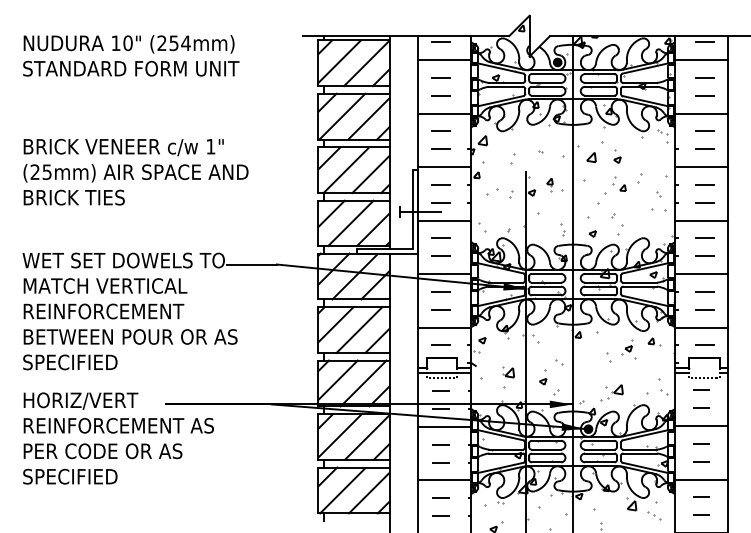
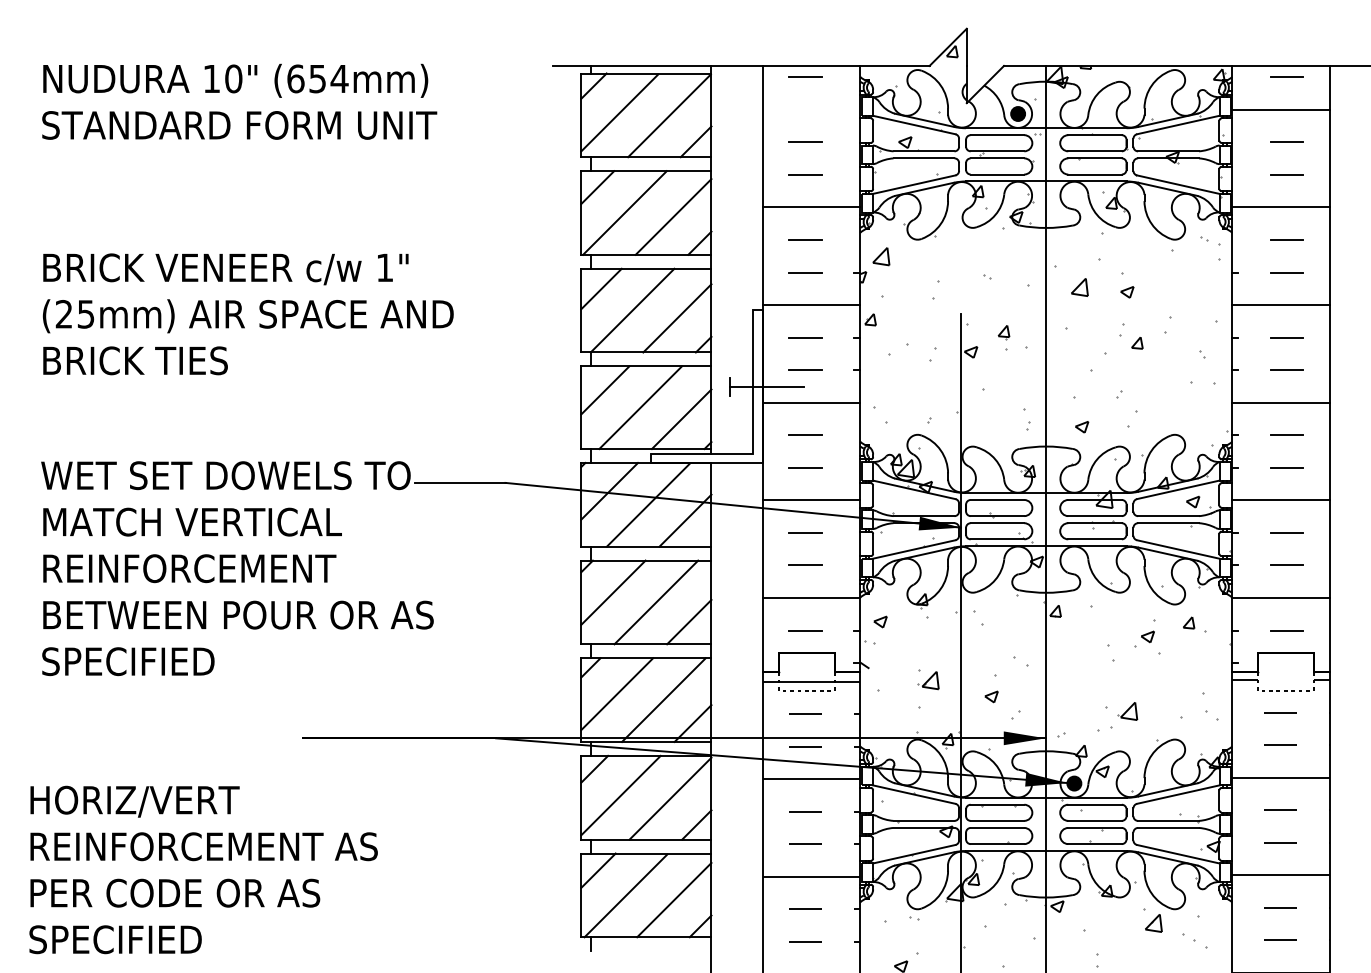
text: (161, 43) -> (294, 79), (254mm) -> (654mm)
line: (444, 60) -> (811, 110), removed
text: (118, 438) -> (203, 869), moved

